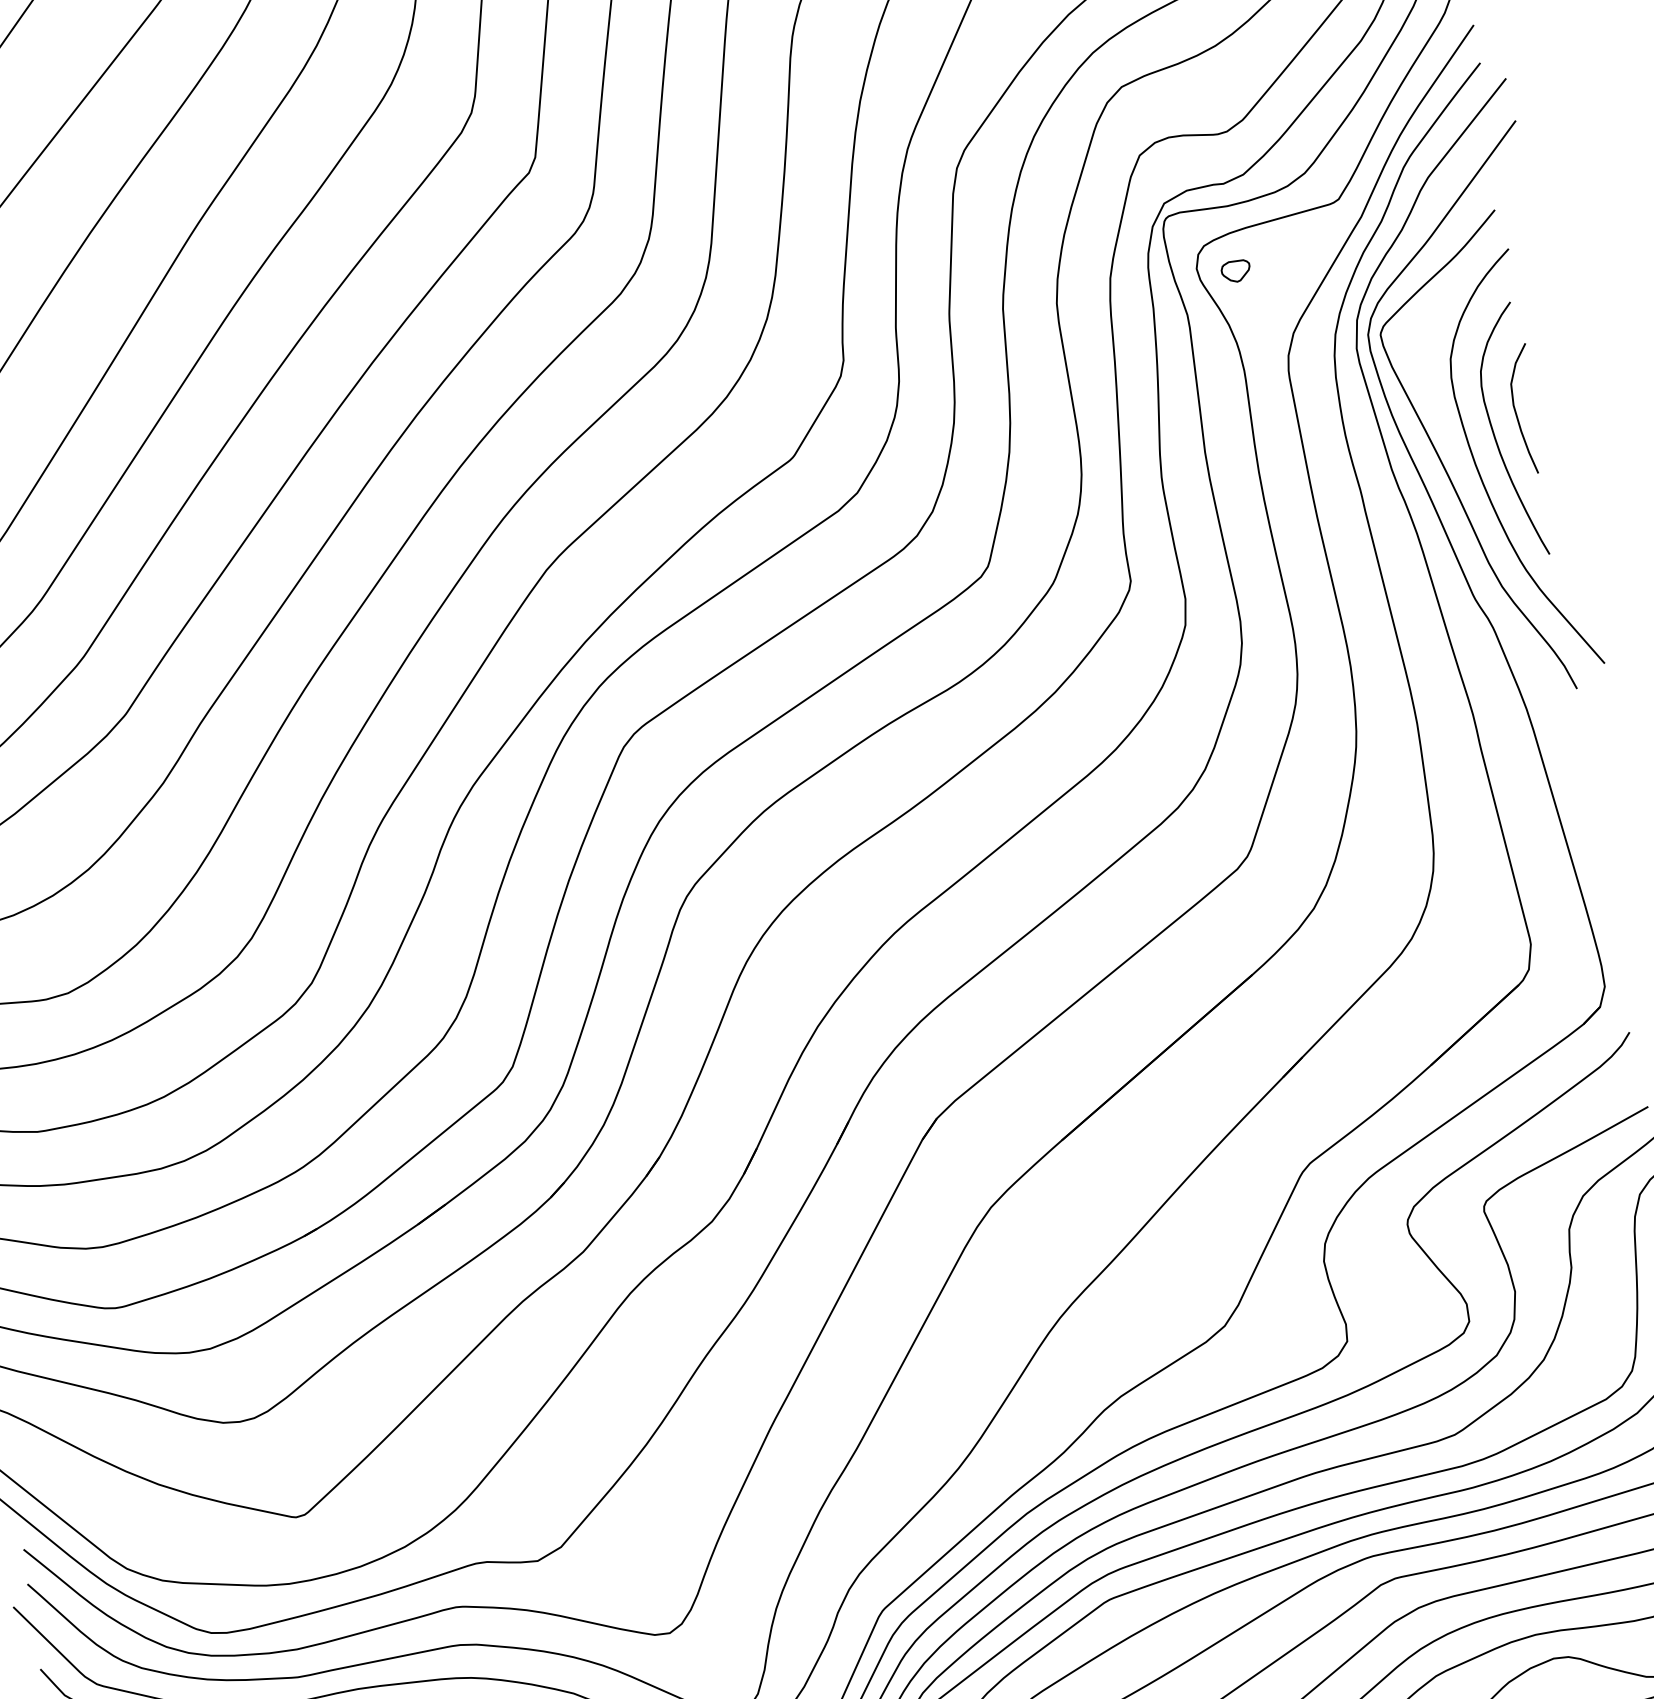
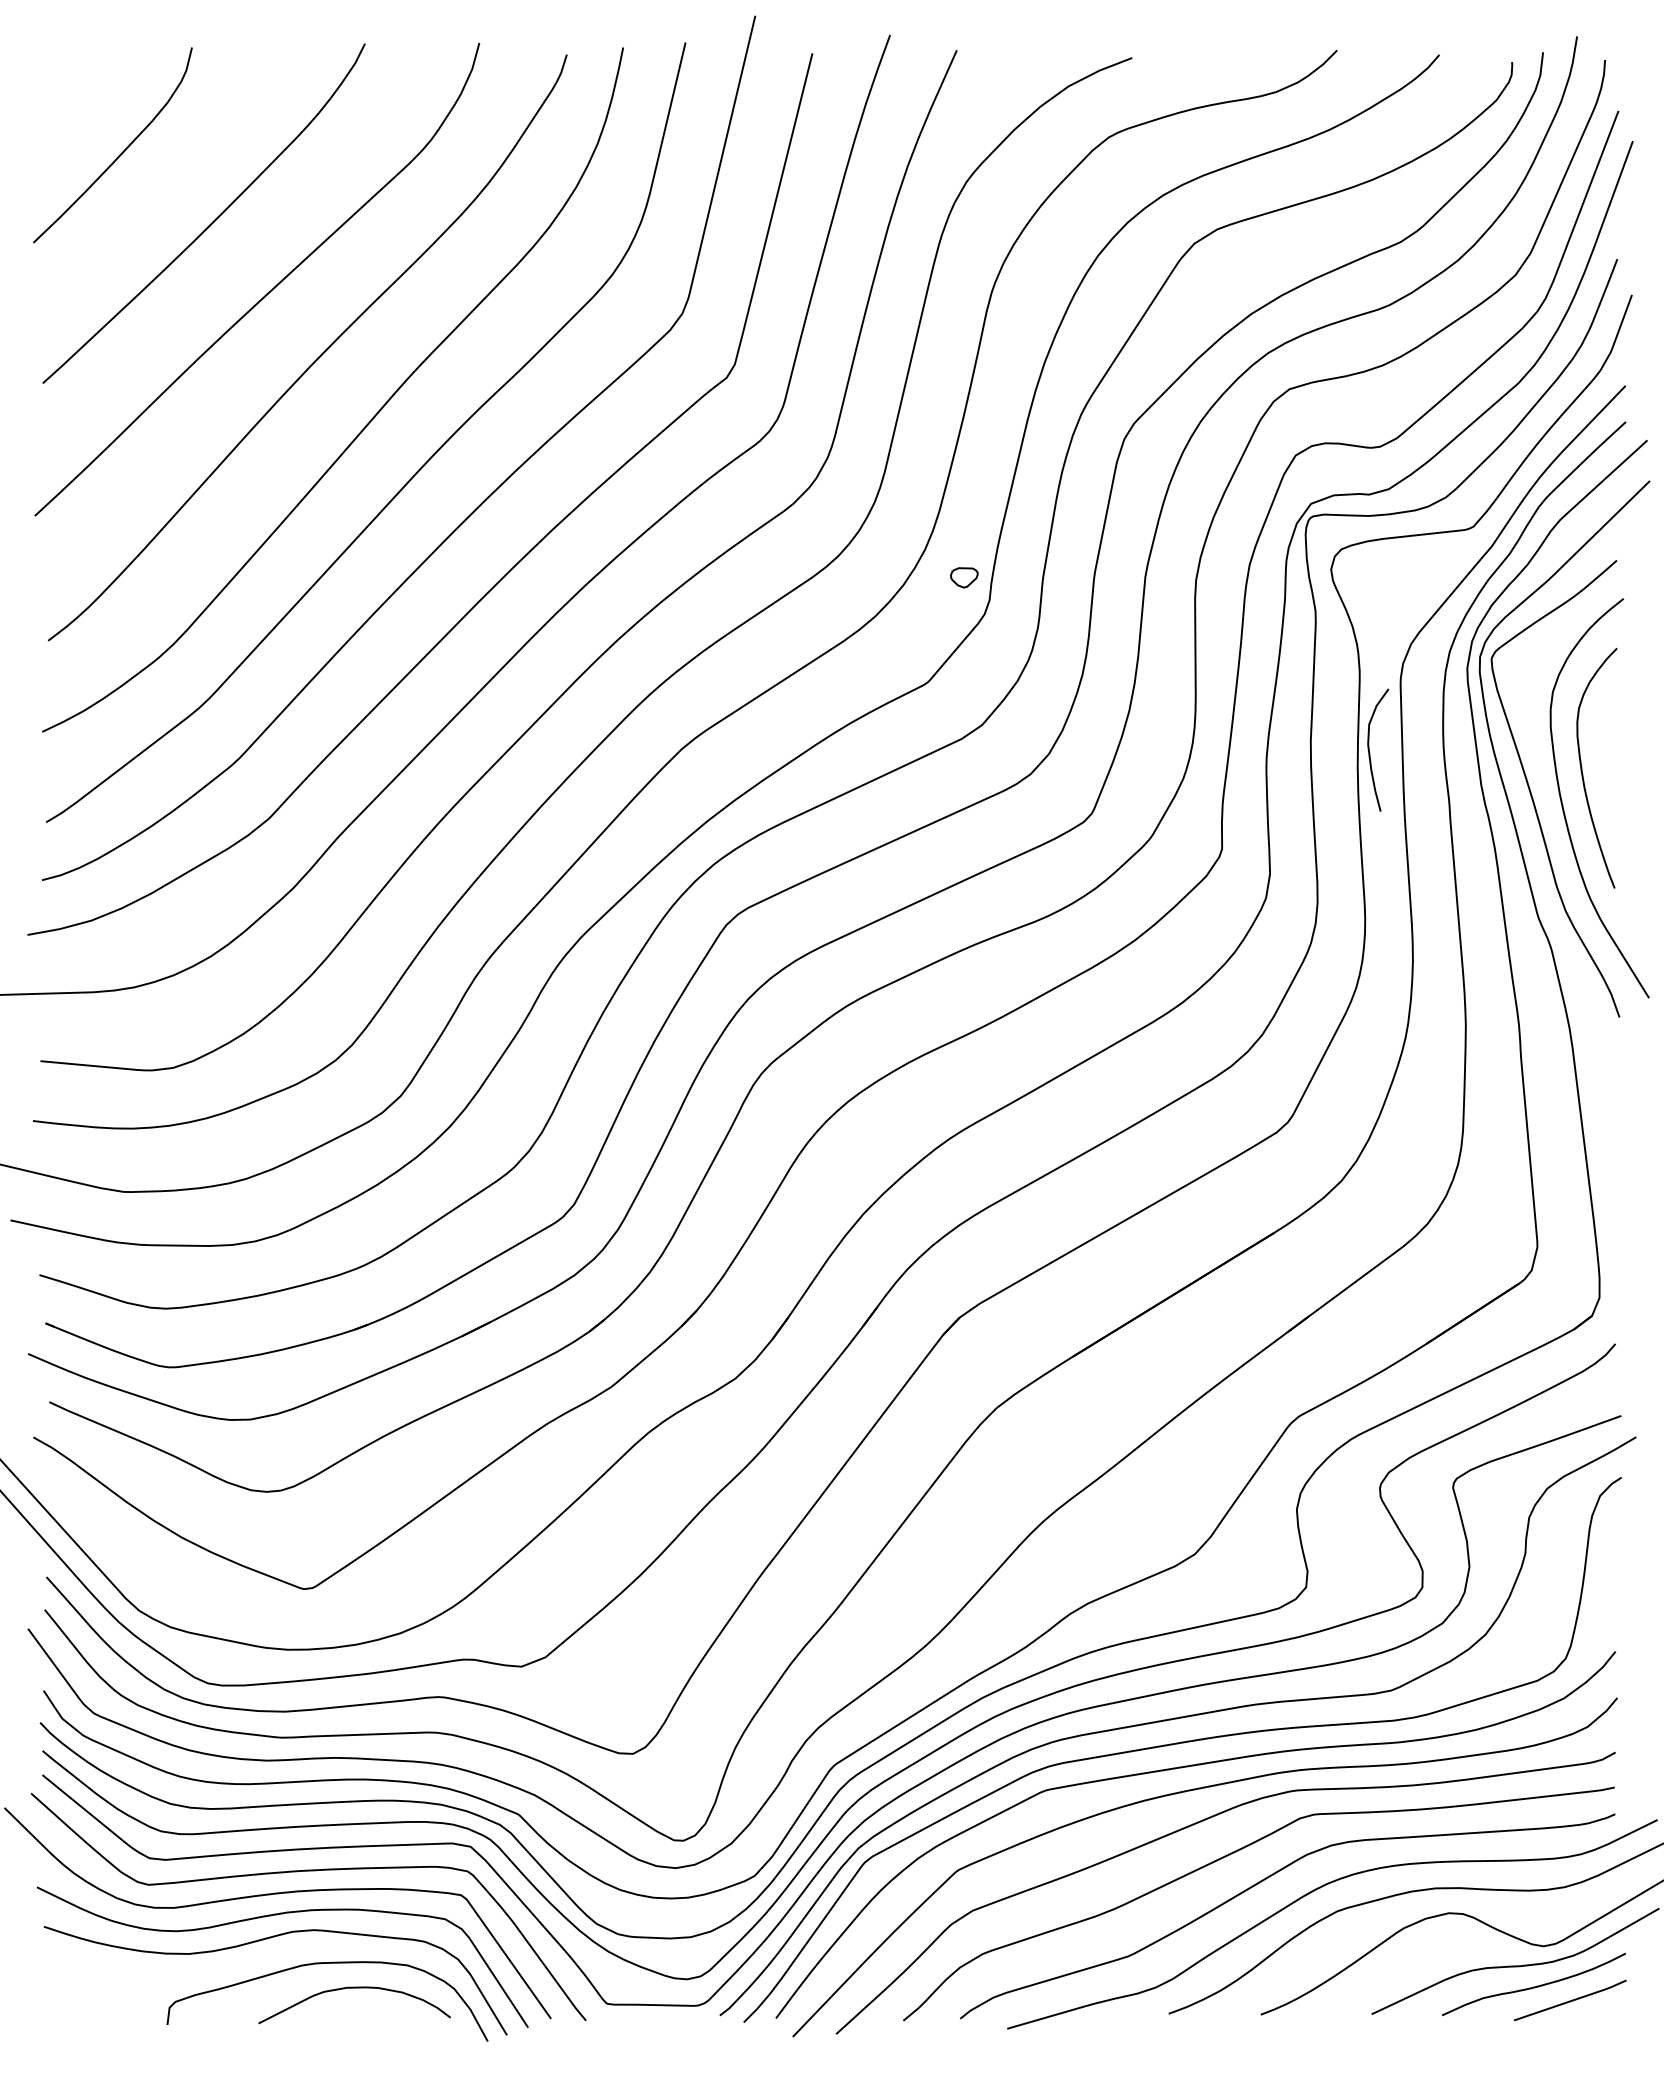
part: (1236, 271) -> (964, 577), moved
curve: (1517, 414) -> (1370, 753), moved

